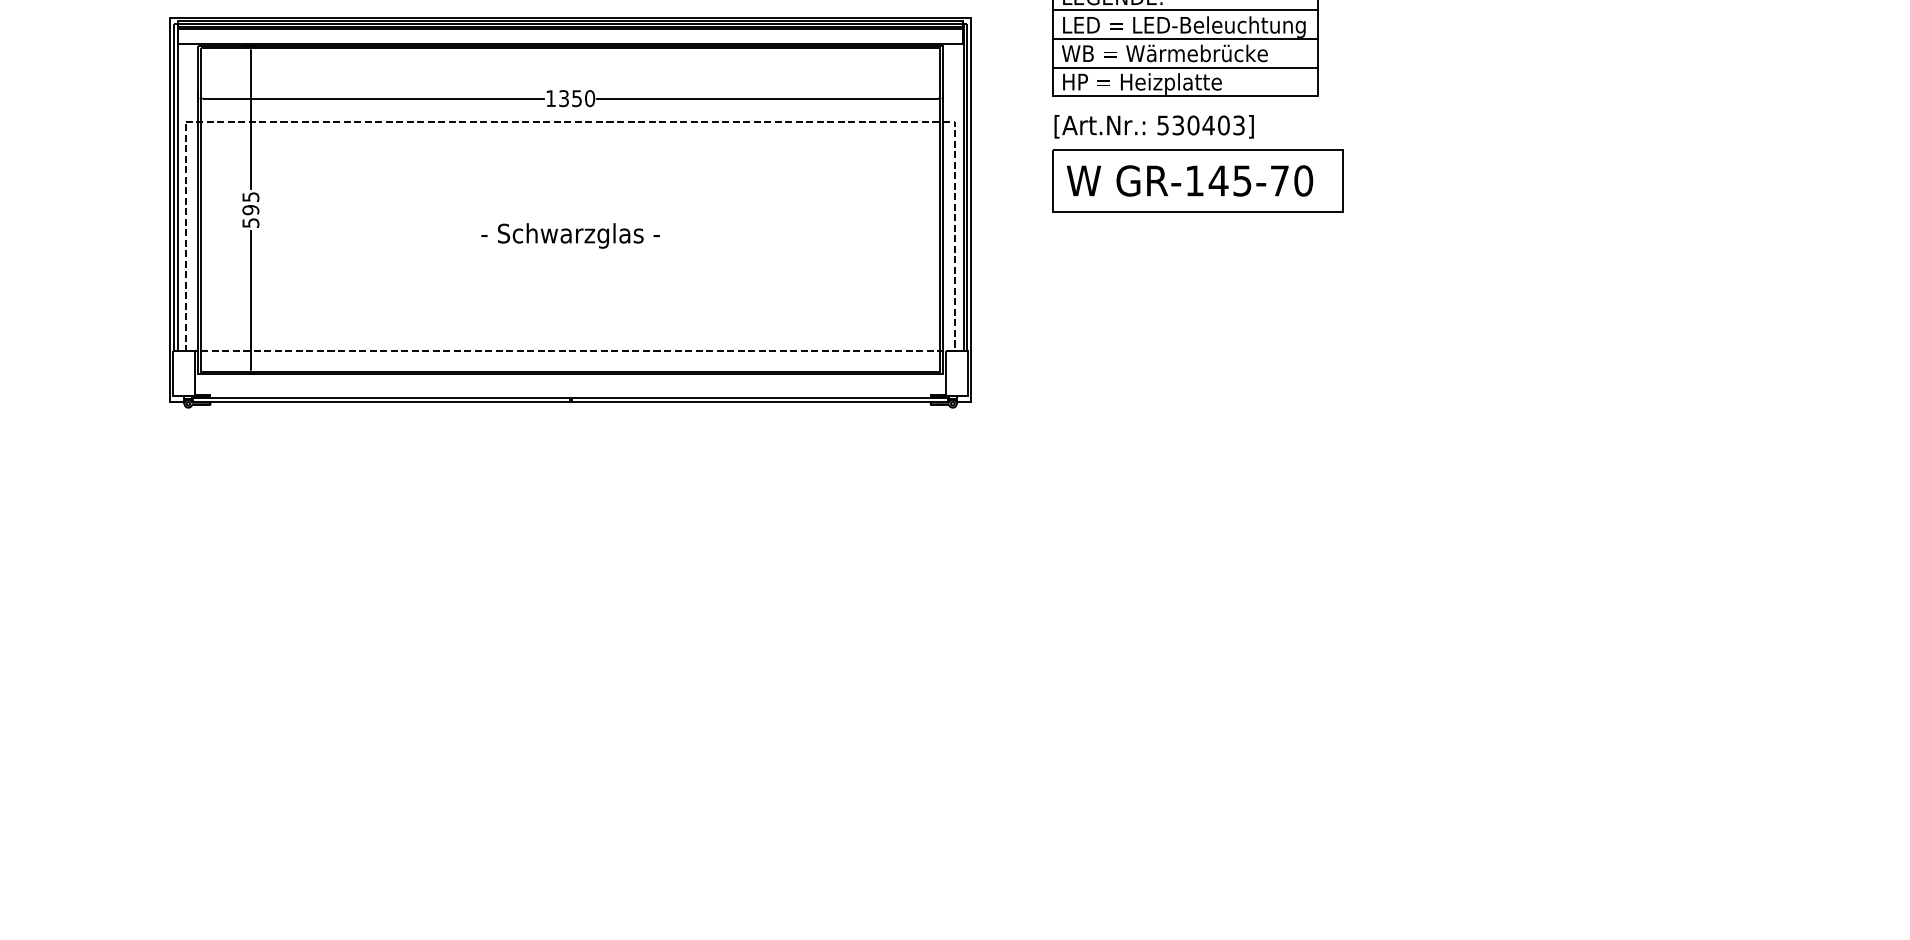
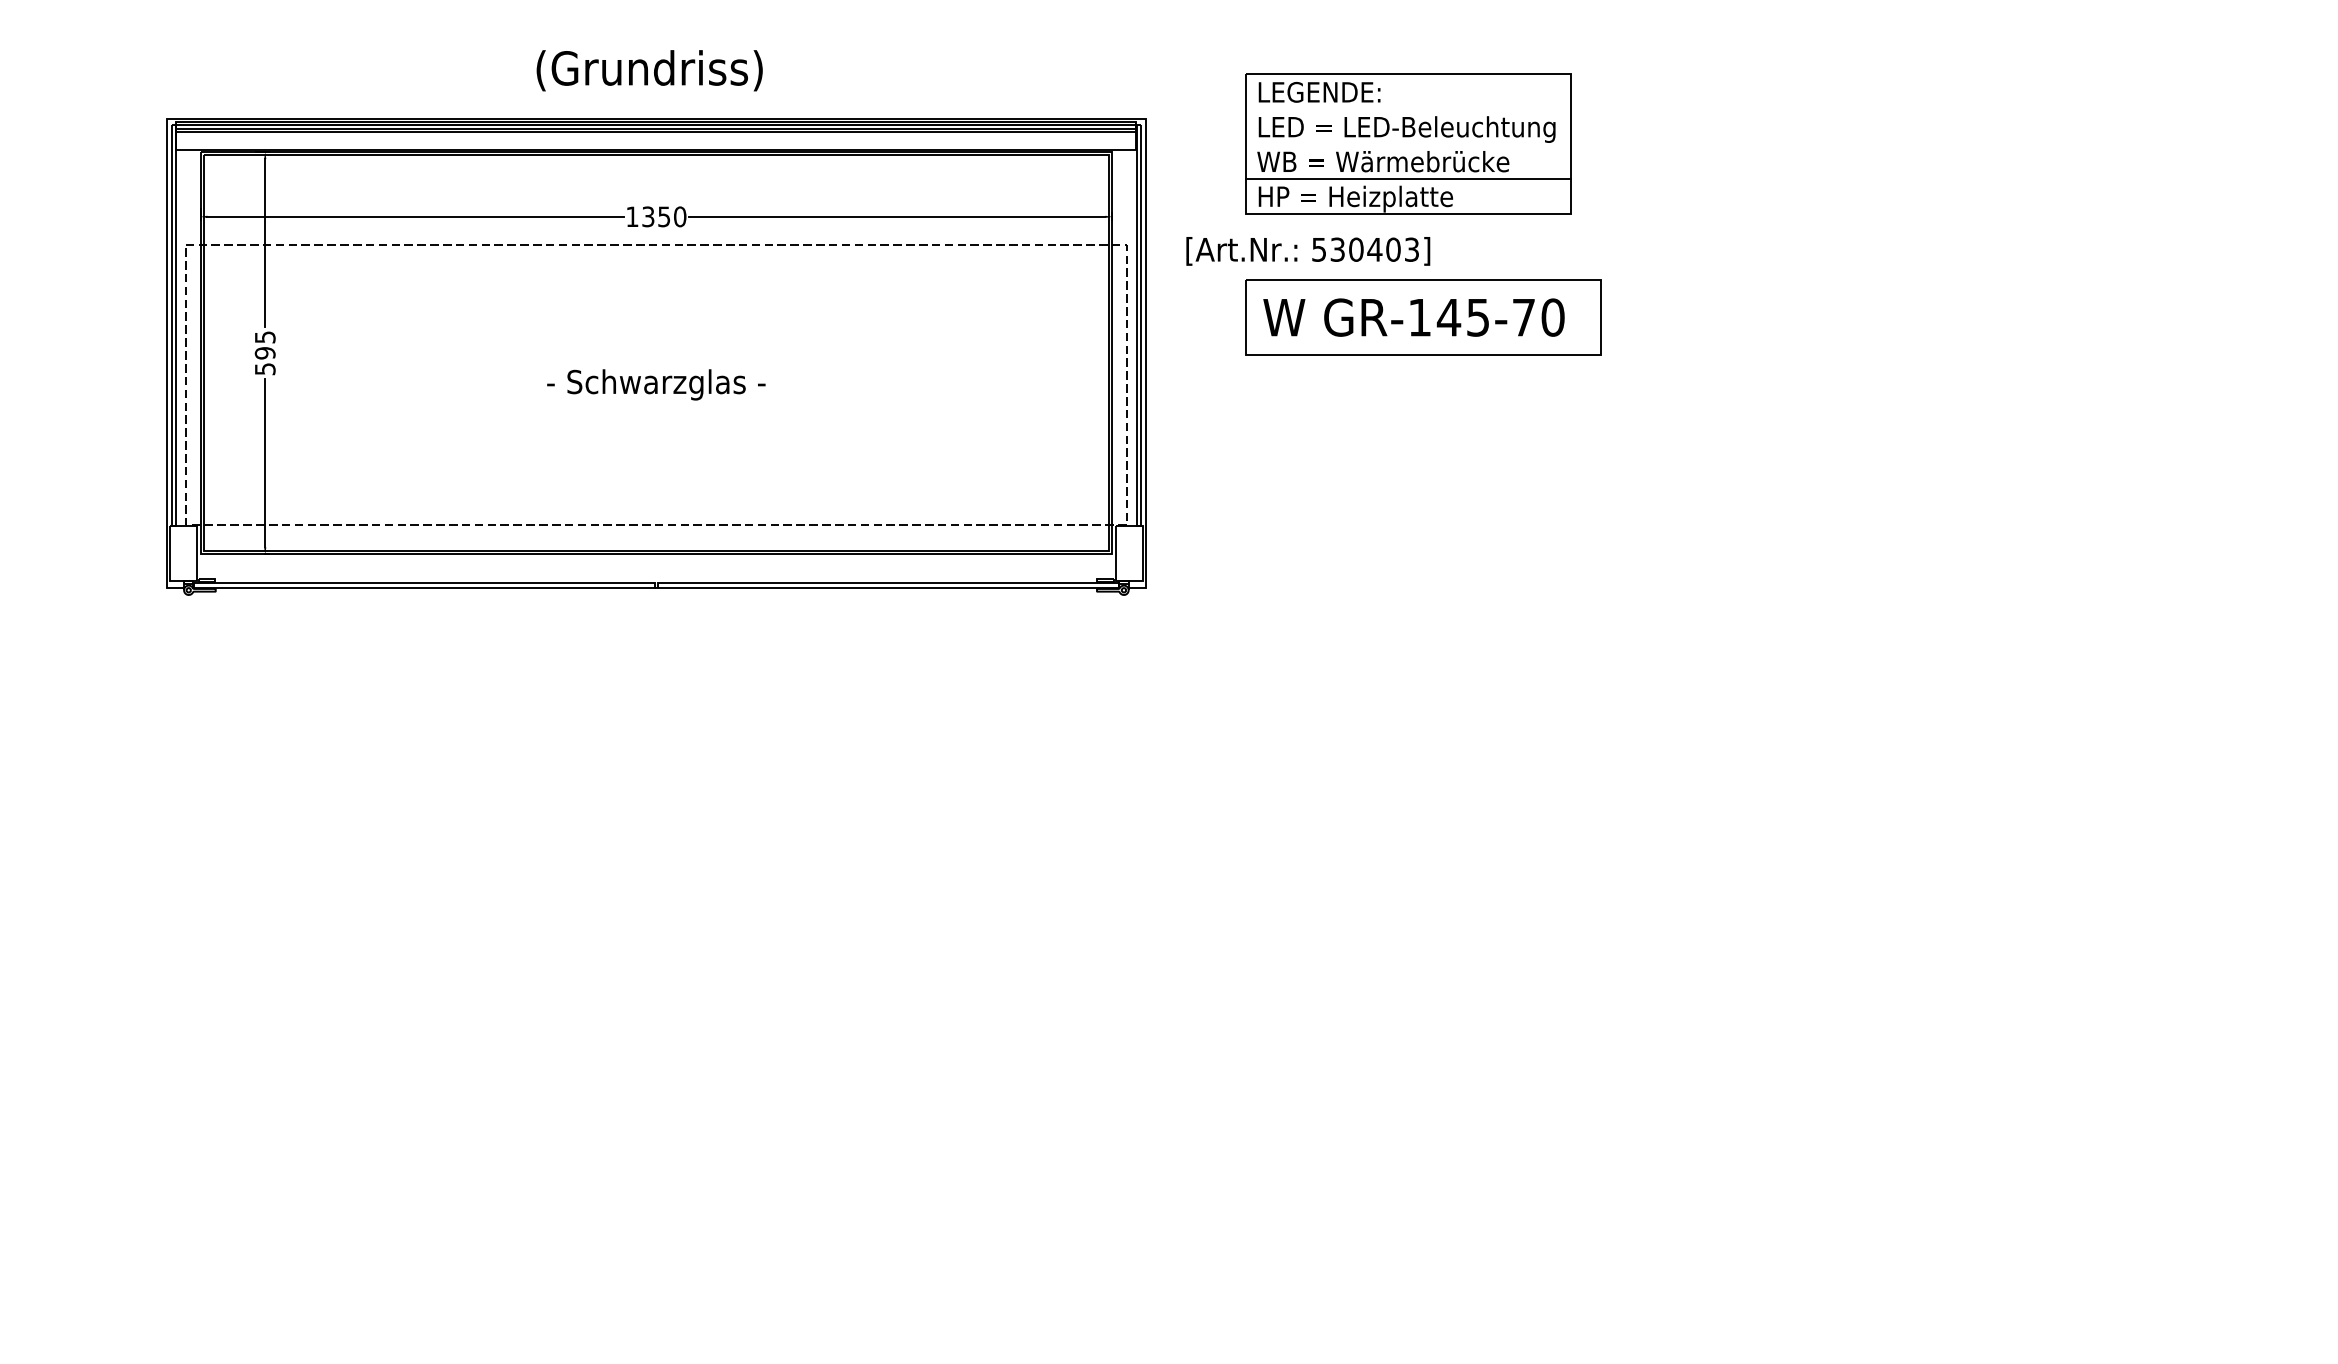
line: (1184, 10) -> (1407, 109), removed
line: (1184, 39) -> (1407, 144), removed
text: (1154, 126) -> (1308, 251), moved

